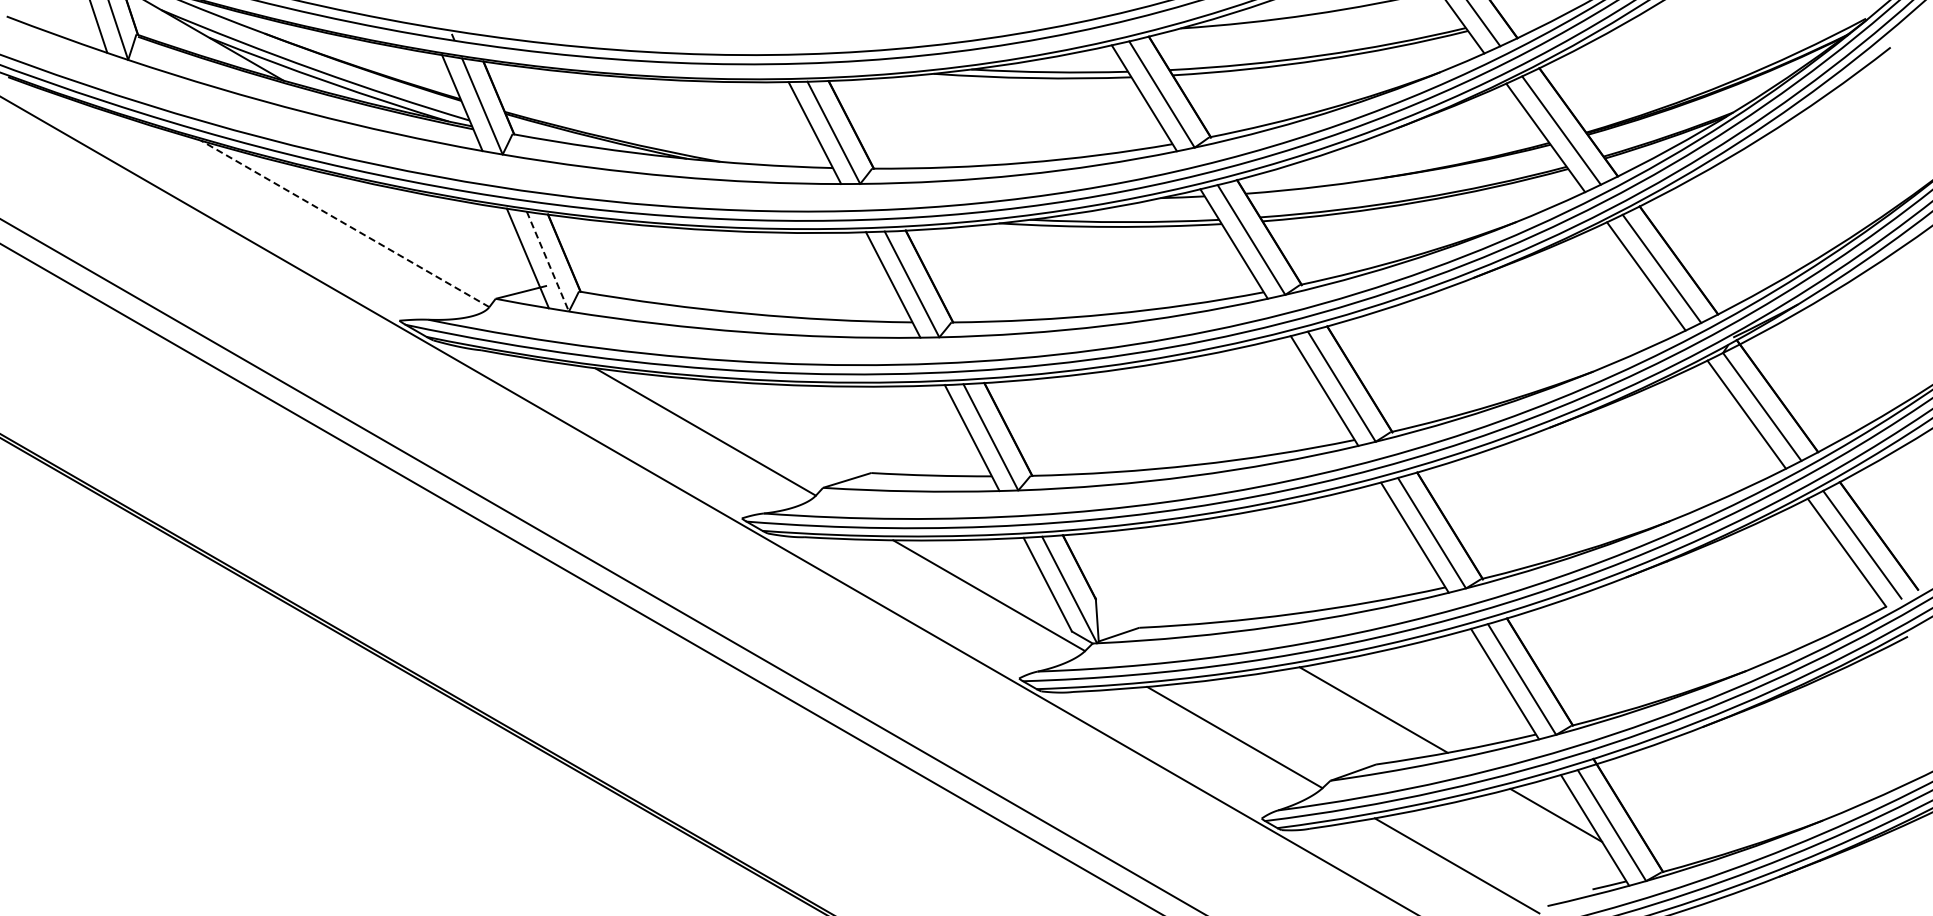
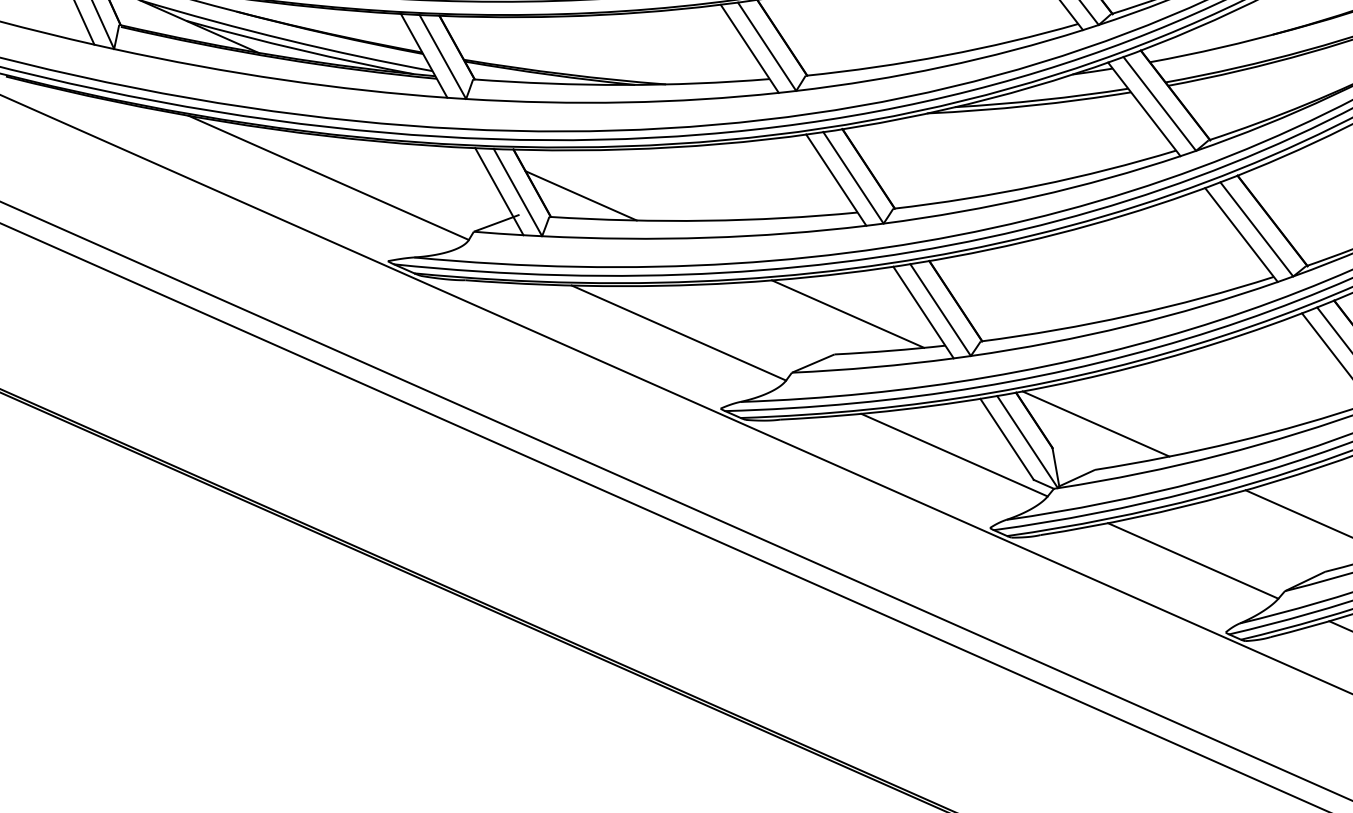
line: (345, 223) -> (329, 177), dashed -> solid
line: (548, 262) -> (518, 193), dashed -> solid
line: (615, 272) -> (580, 195), added
line: (890, 430) -> (848, 313), added
line: (1145, 578) -> (1095, 424), added

